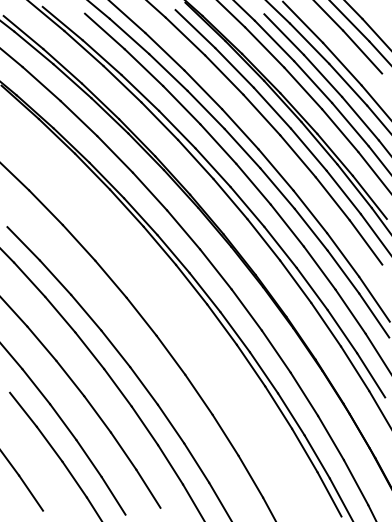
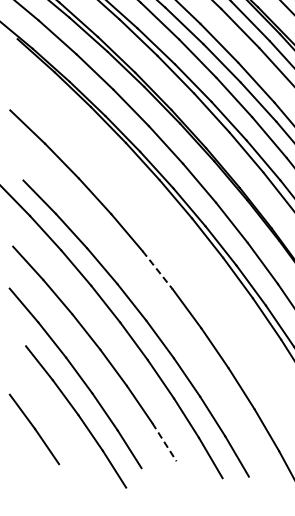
line: (141, 317) -> (157, 270), solid -> dashed
line: (148, 488) -> (164, 441), solid -> dashed

